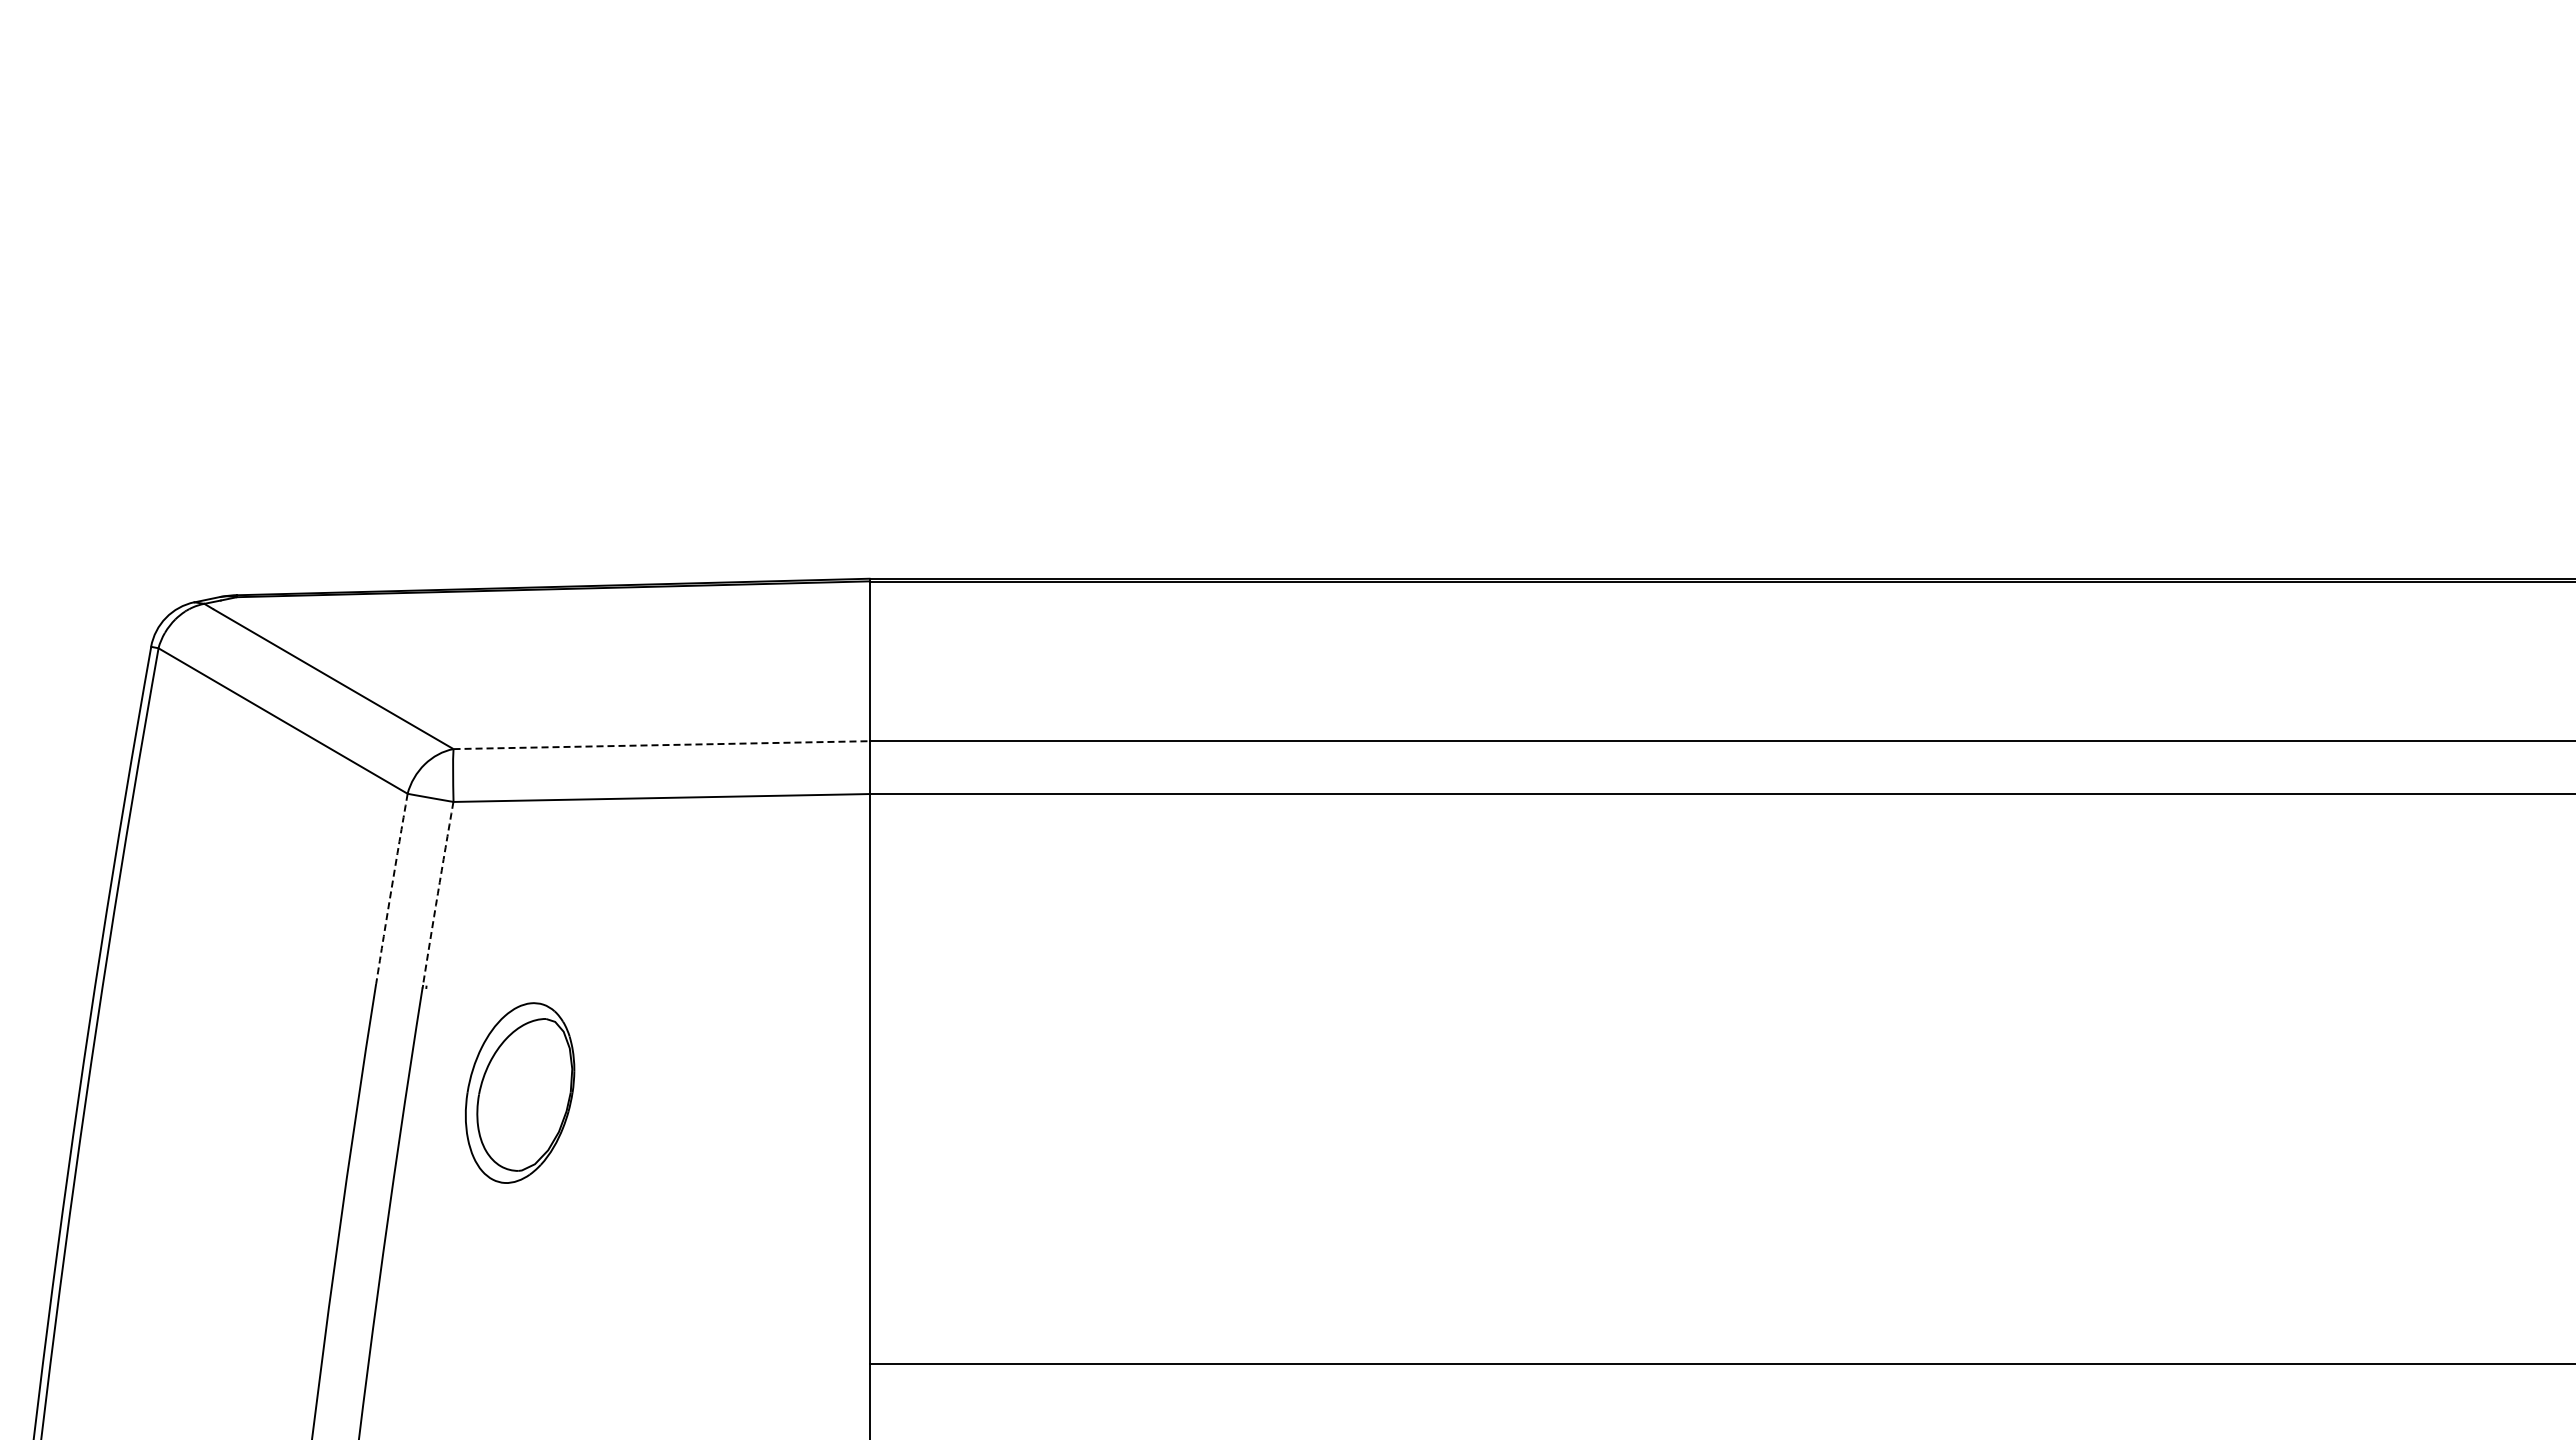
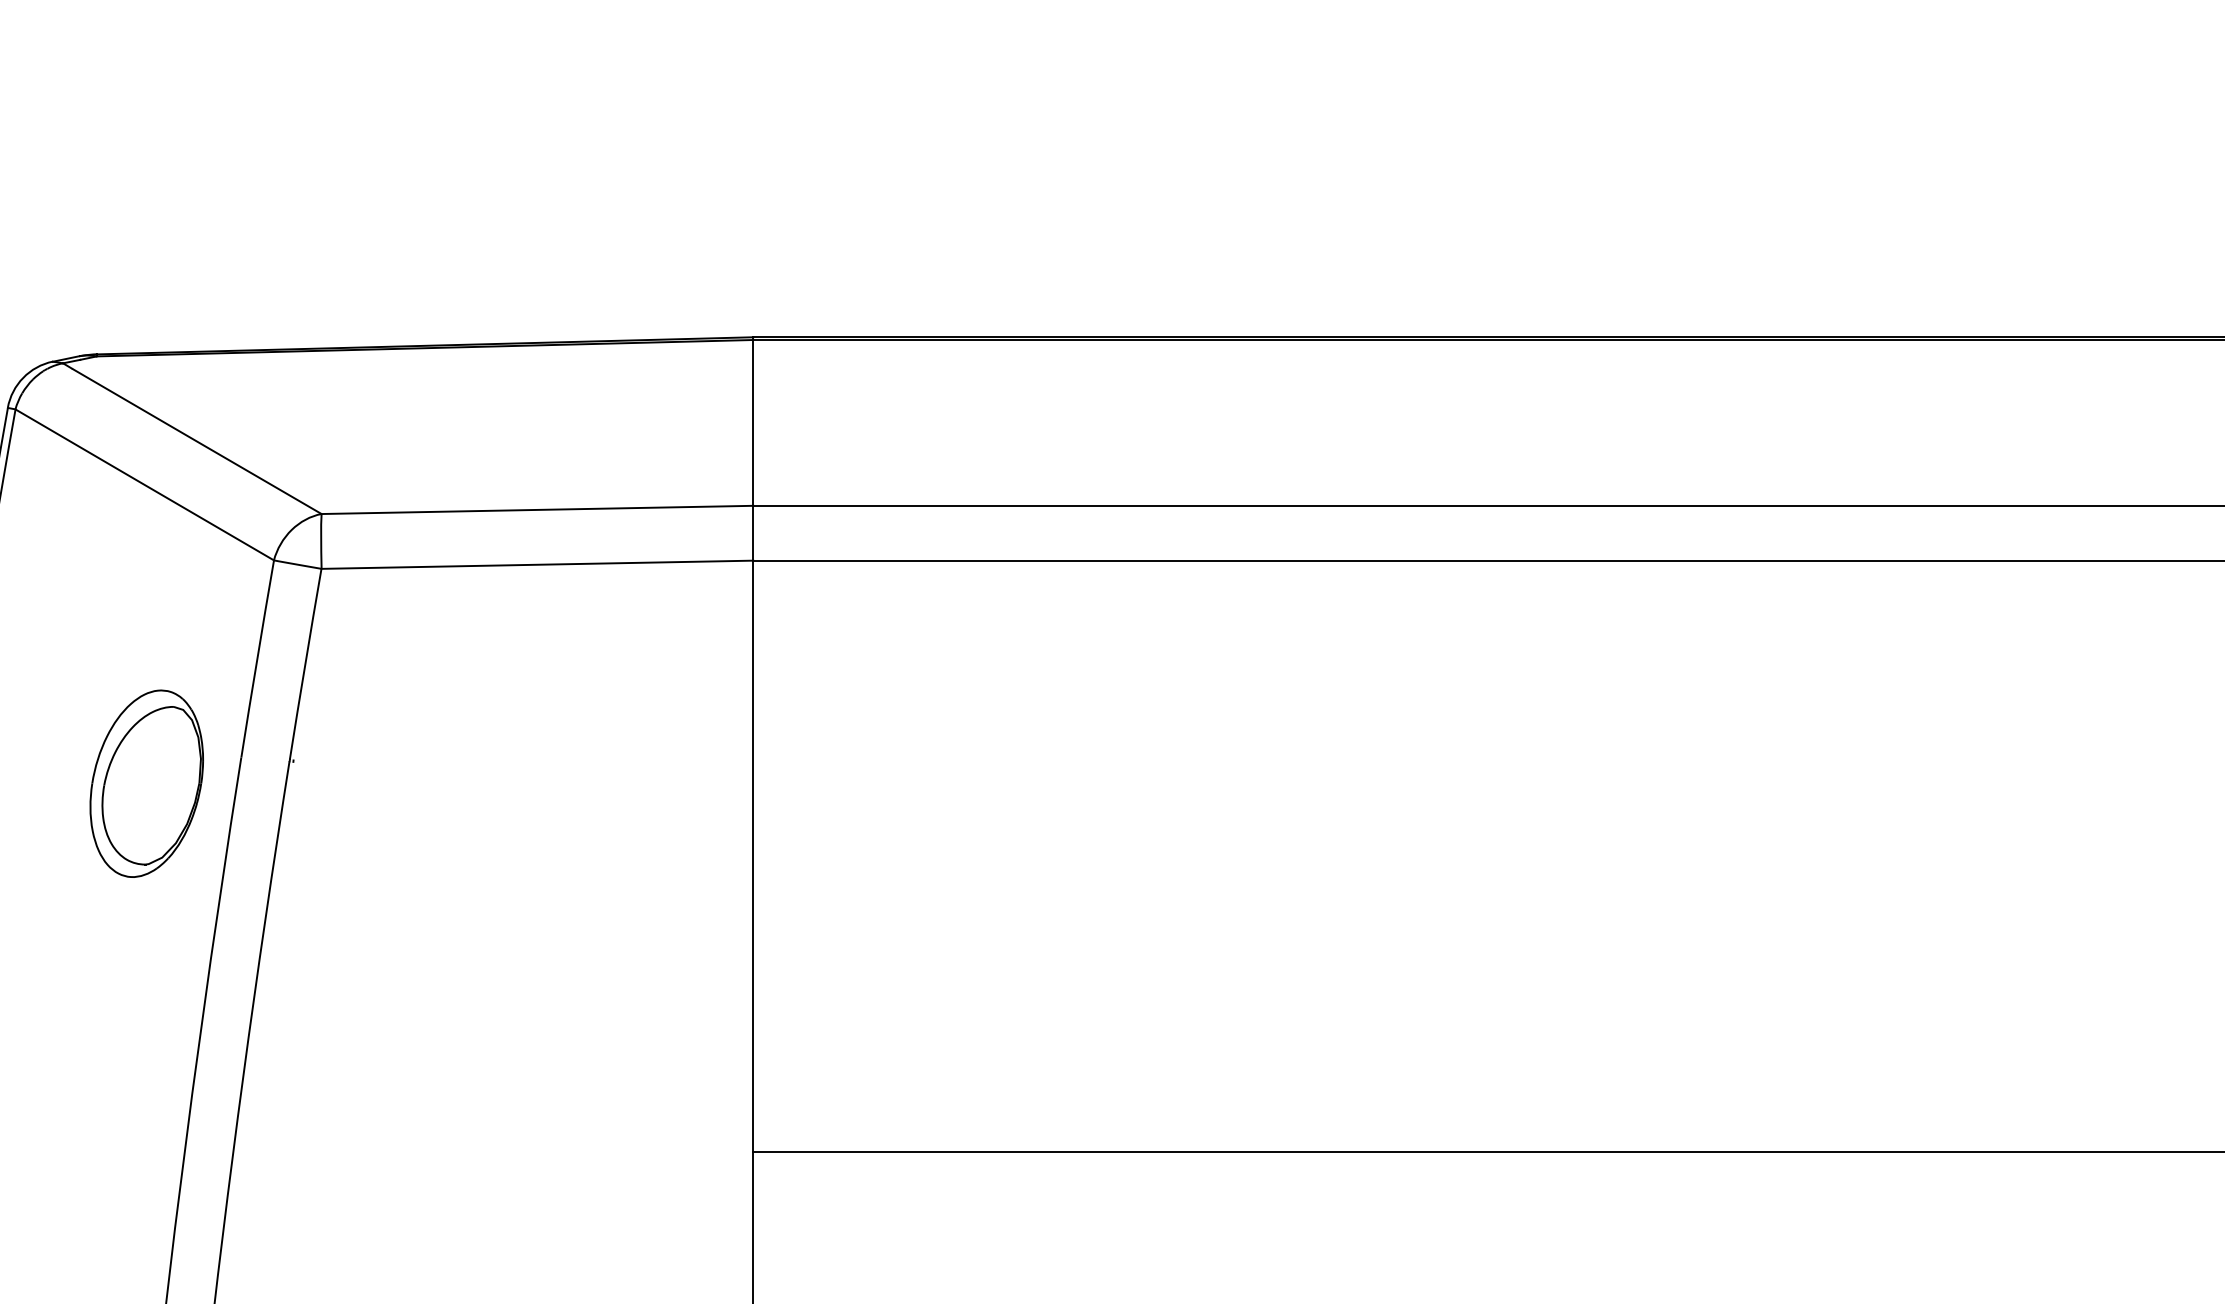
line: (662, 745) -> (538, 510), dashed -> solid
arc: (391, 888) -> (257, 658), dashed -> solid
arc: (437, 893) -> (304, 663), dashed -> solid
part: (519, 1092) -> (146, 783), moved

